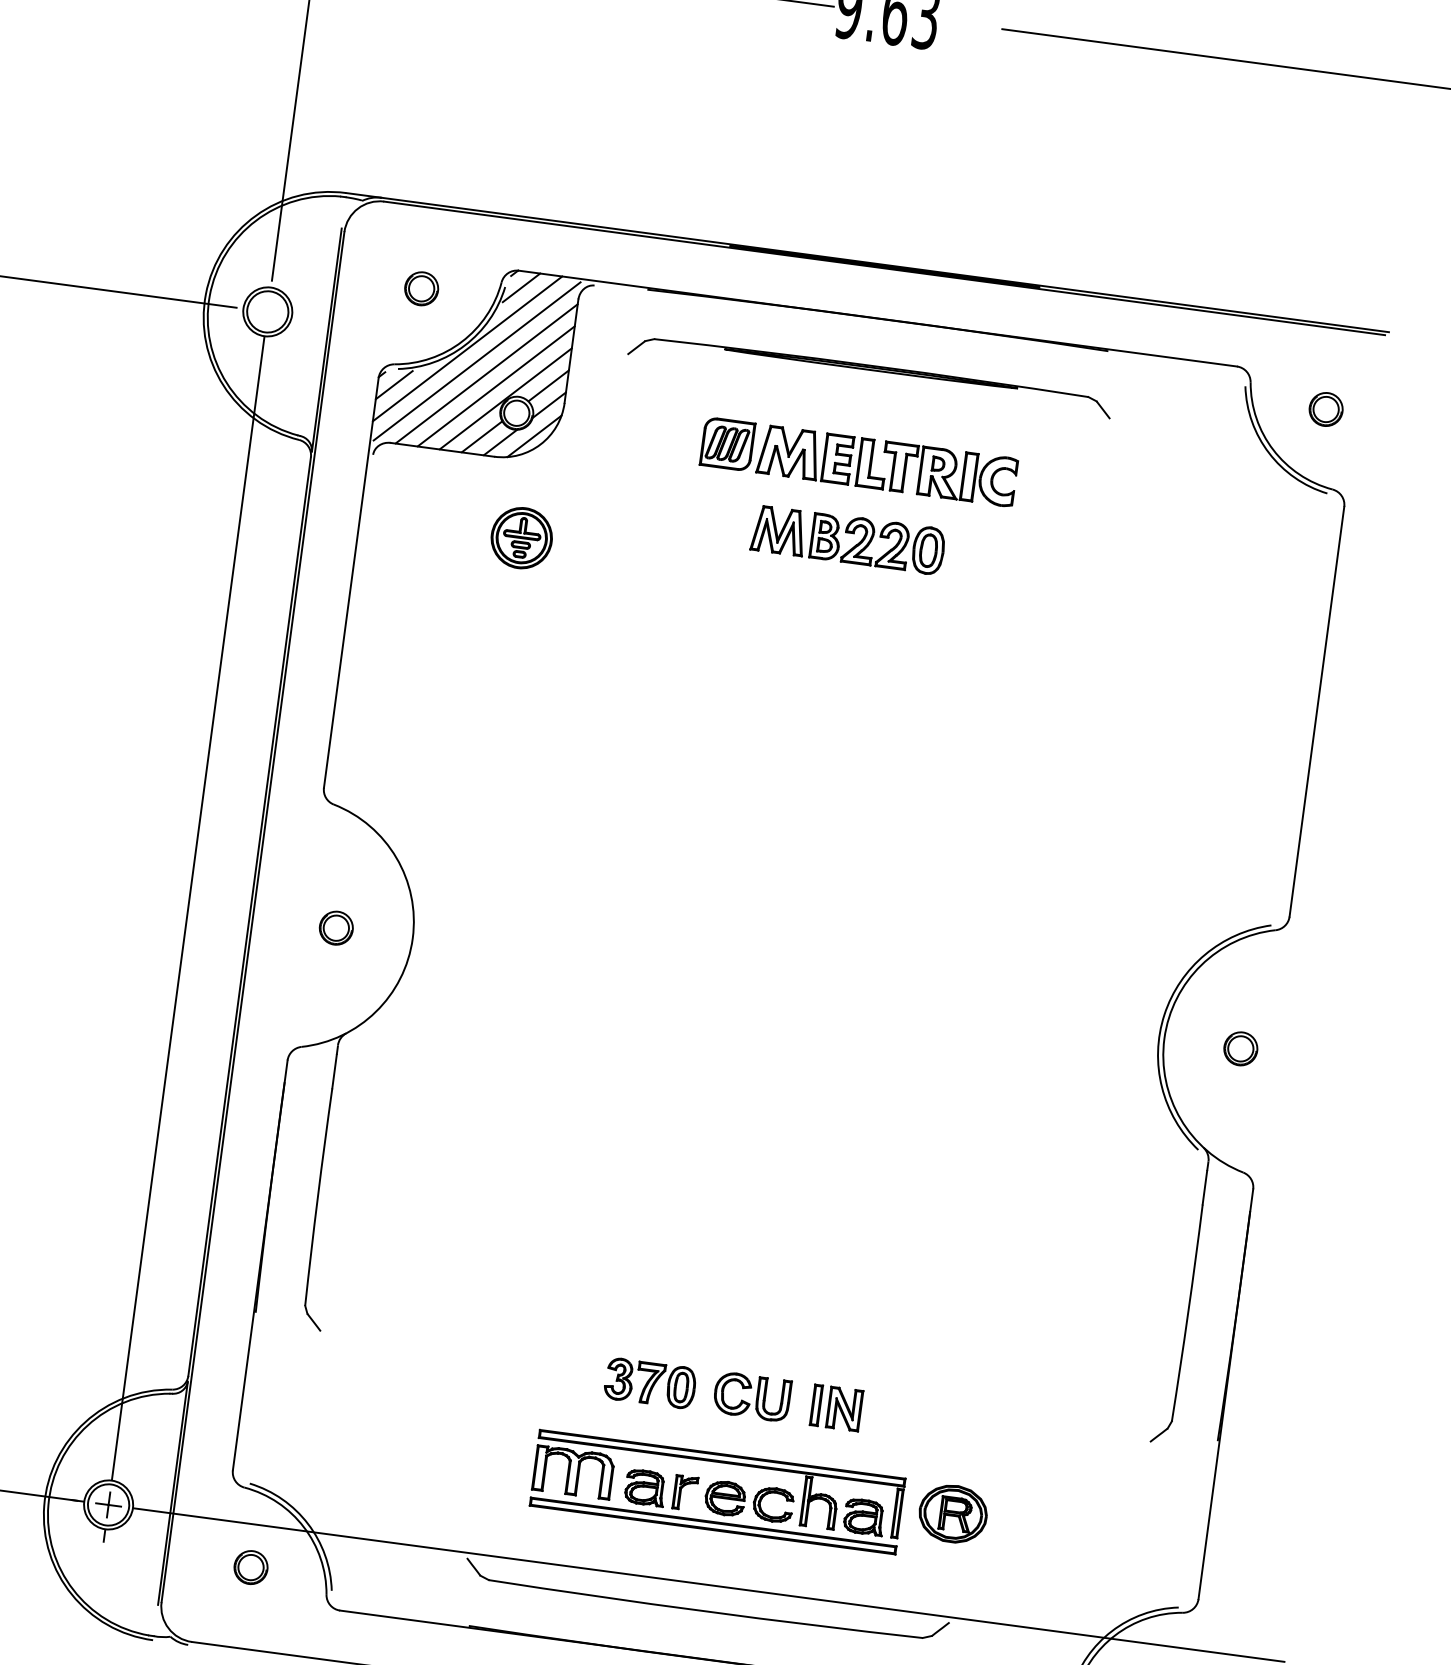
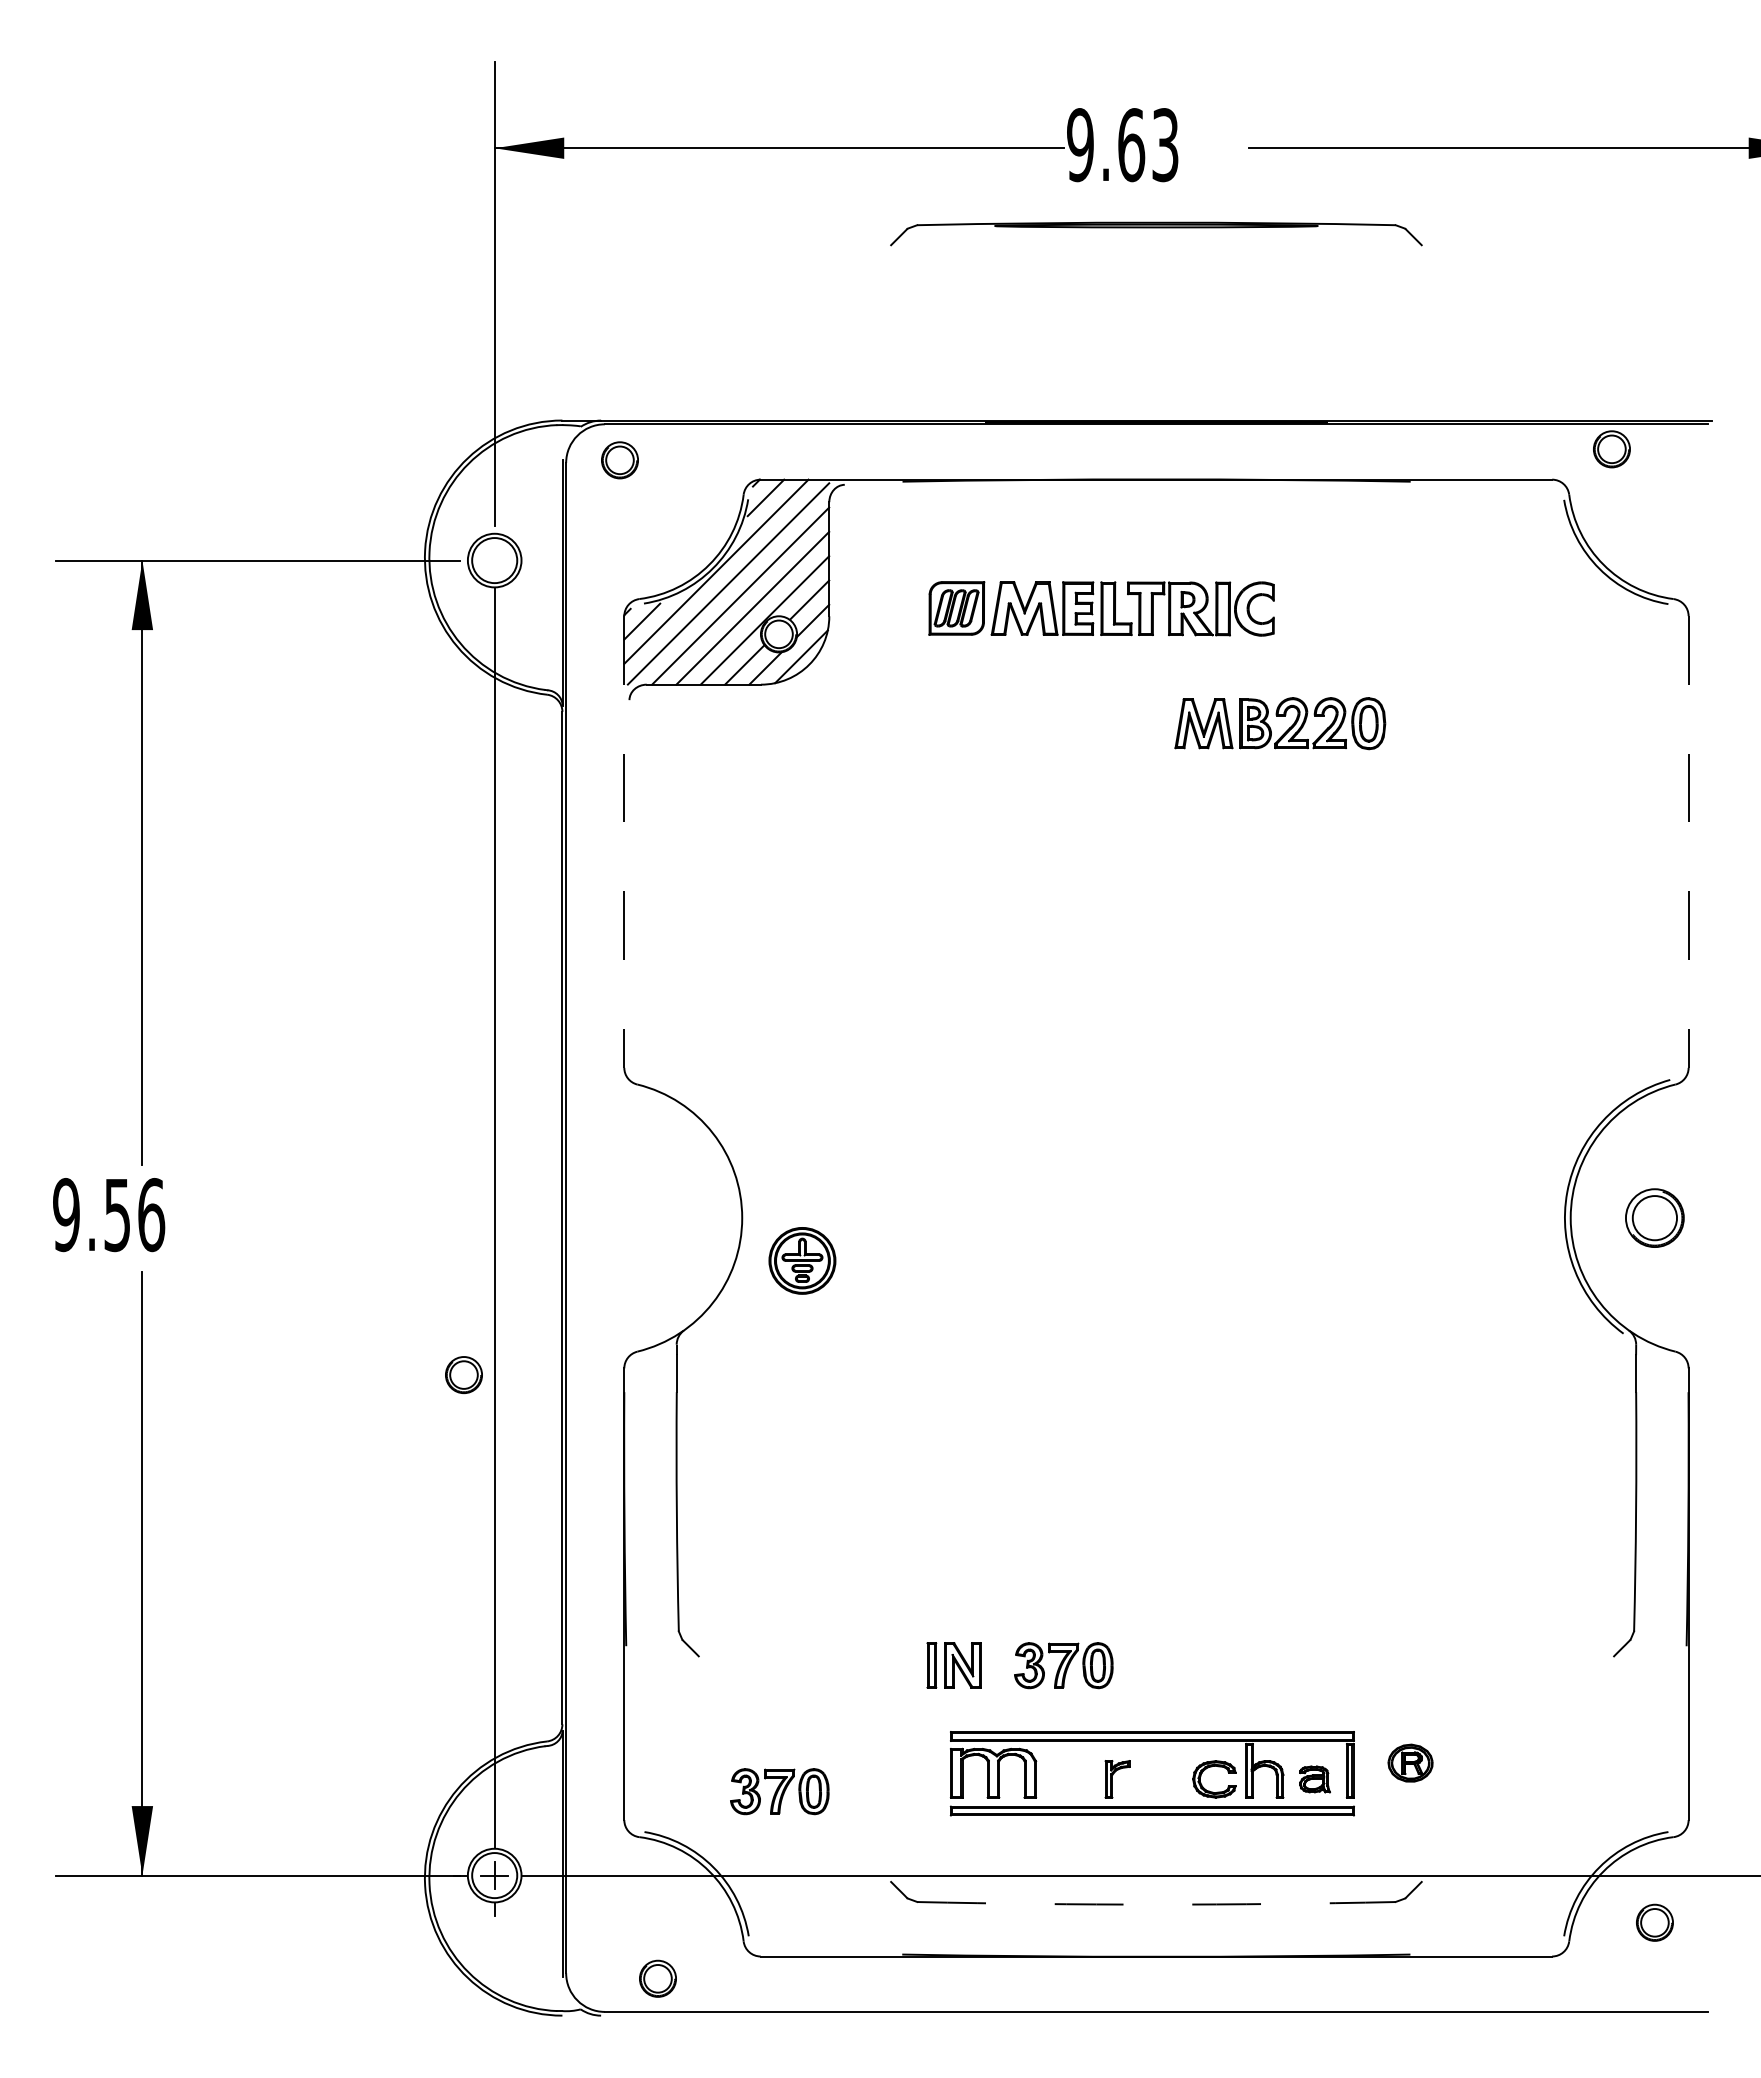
part: (421, 288) -> (619, 460), moved
part: (870, 375) -> (1156, 233), moved
part: (1325, 409) -> (1611, 449), moved
part: (858, 461) -> (1101, 608), moved
part: (849, 533) -> (1280, 716), moved
part: (521, 537) -> (802, 1260), moved
line: (351, 583) -> (624, 842), solid -> dashed
line: (1316, 712) -> (1688, 842), solid -> dashed
part: (335, 927) -> (463, 1374), moved
part: (1240, 1048) -> (1654, 1217), size x1.6
part: (751, 1396) -> (1175, 1665), removed
part: (836, 1408) -> (953, 1665), moved
part: (377, 1463) -> (779, 1791), added
part: (645, 1487) -> (1073, 1779), removed
part: (725, 1498) -> (1161, 1779), removed
part: (953, 1513) -> (1410, 1762), size x0.6
part: (864, 1517) -> (1314, 1779), size x0.7
part: (250, 1567) -> (657, 1978), moved
arc: (705, 1611) -> (1156, 1904), solid -> dashed

